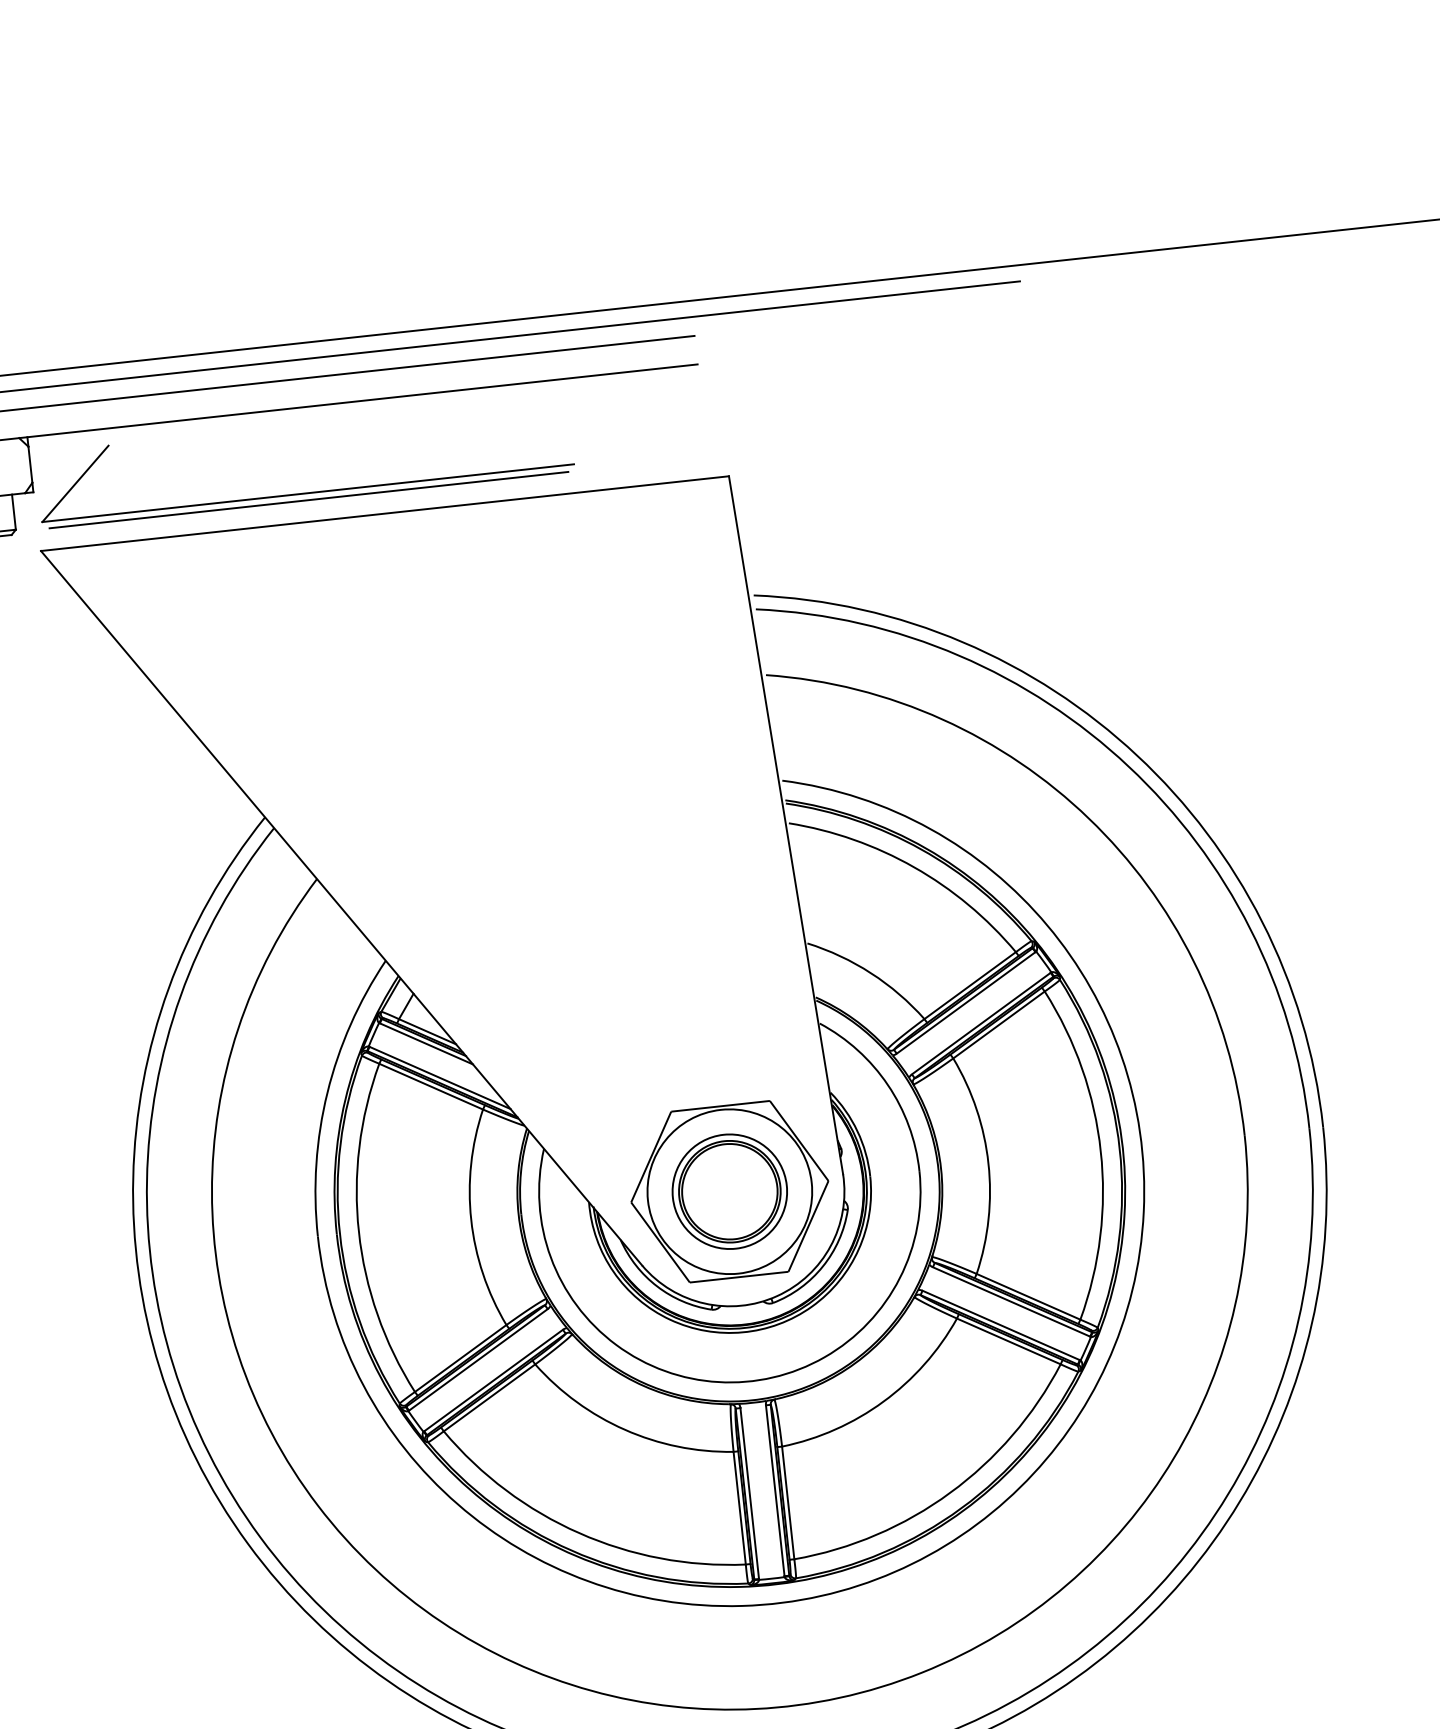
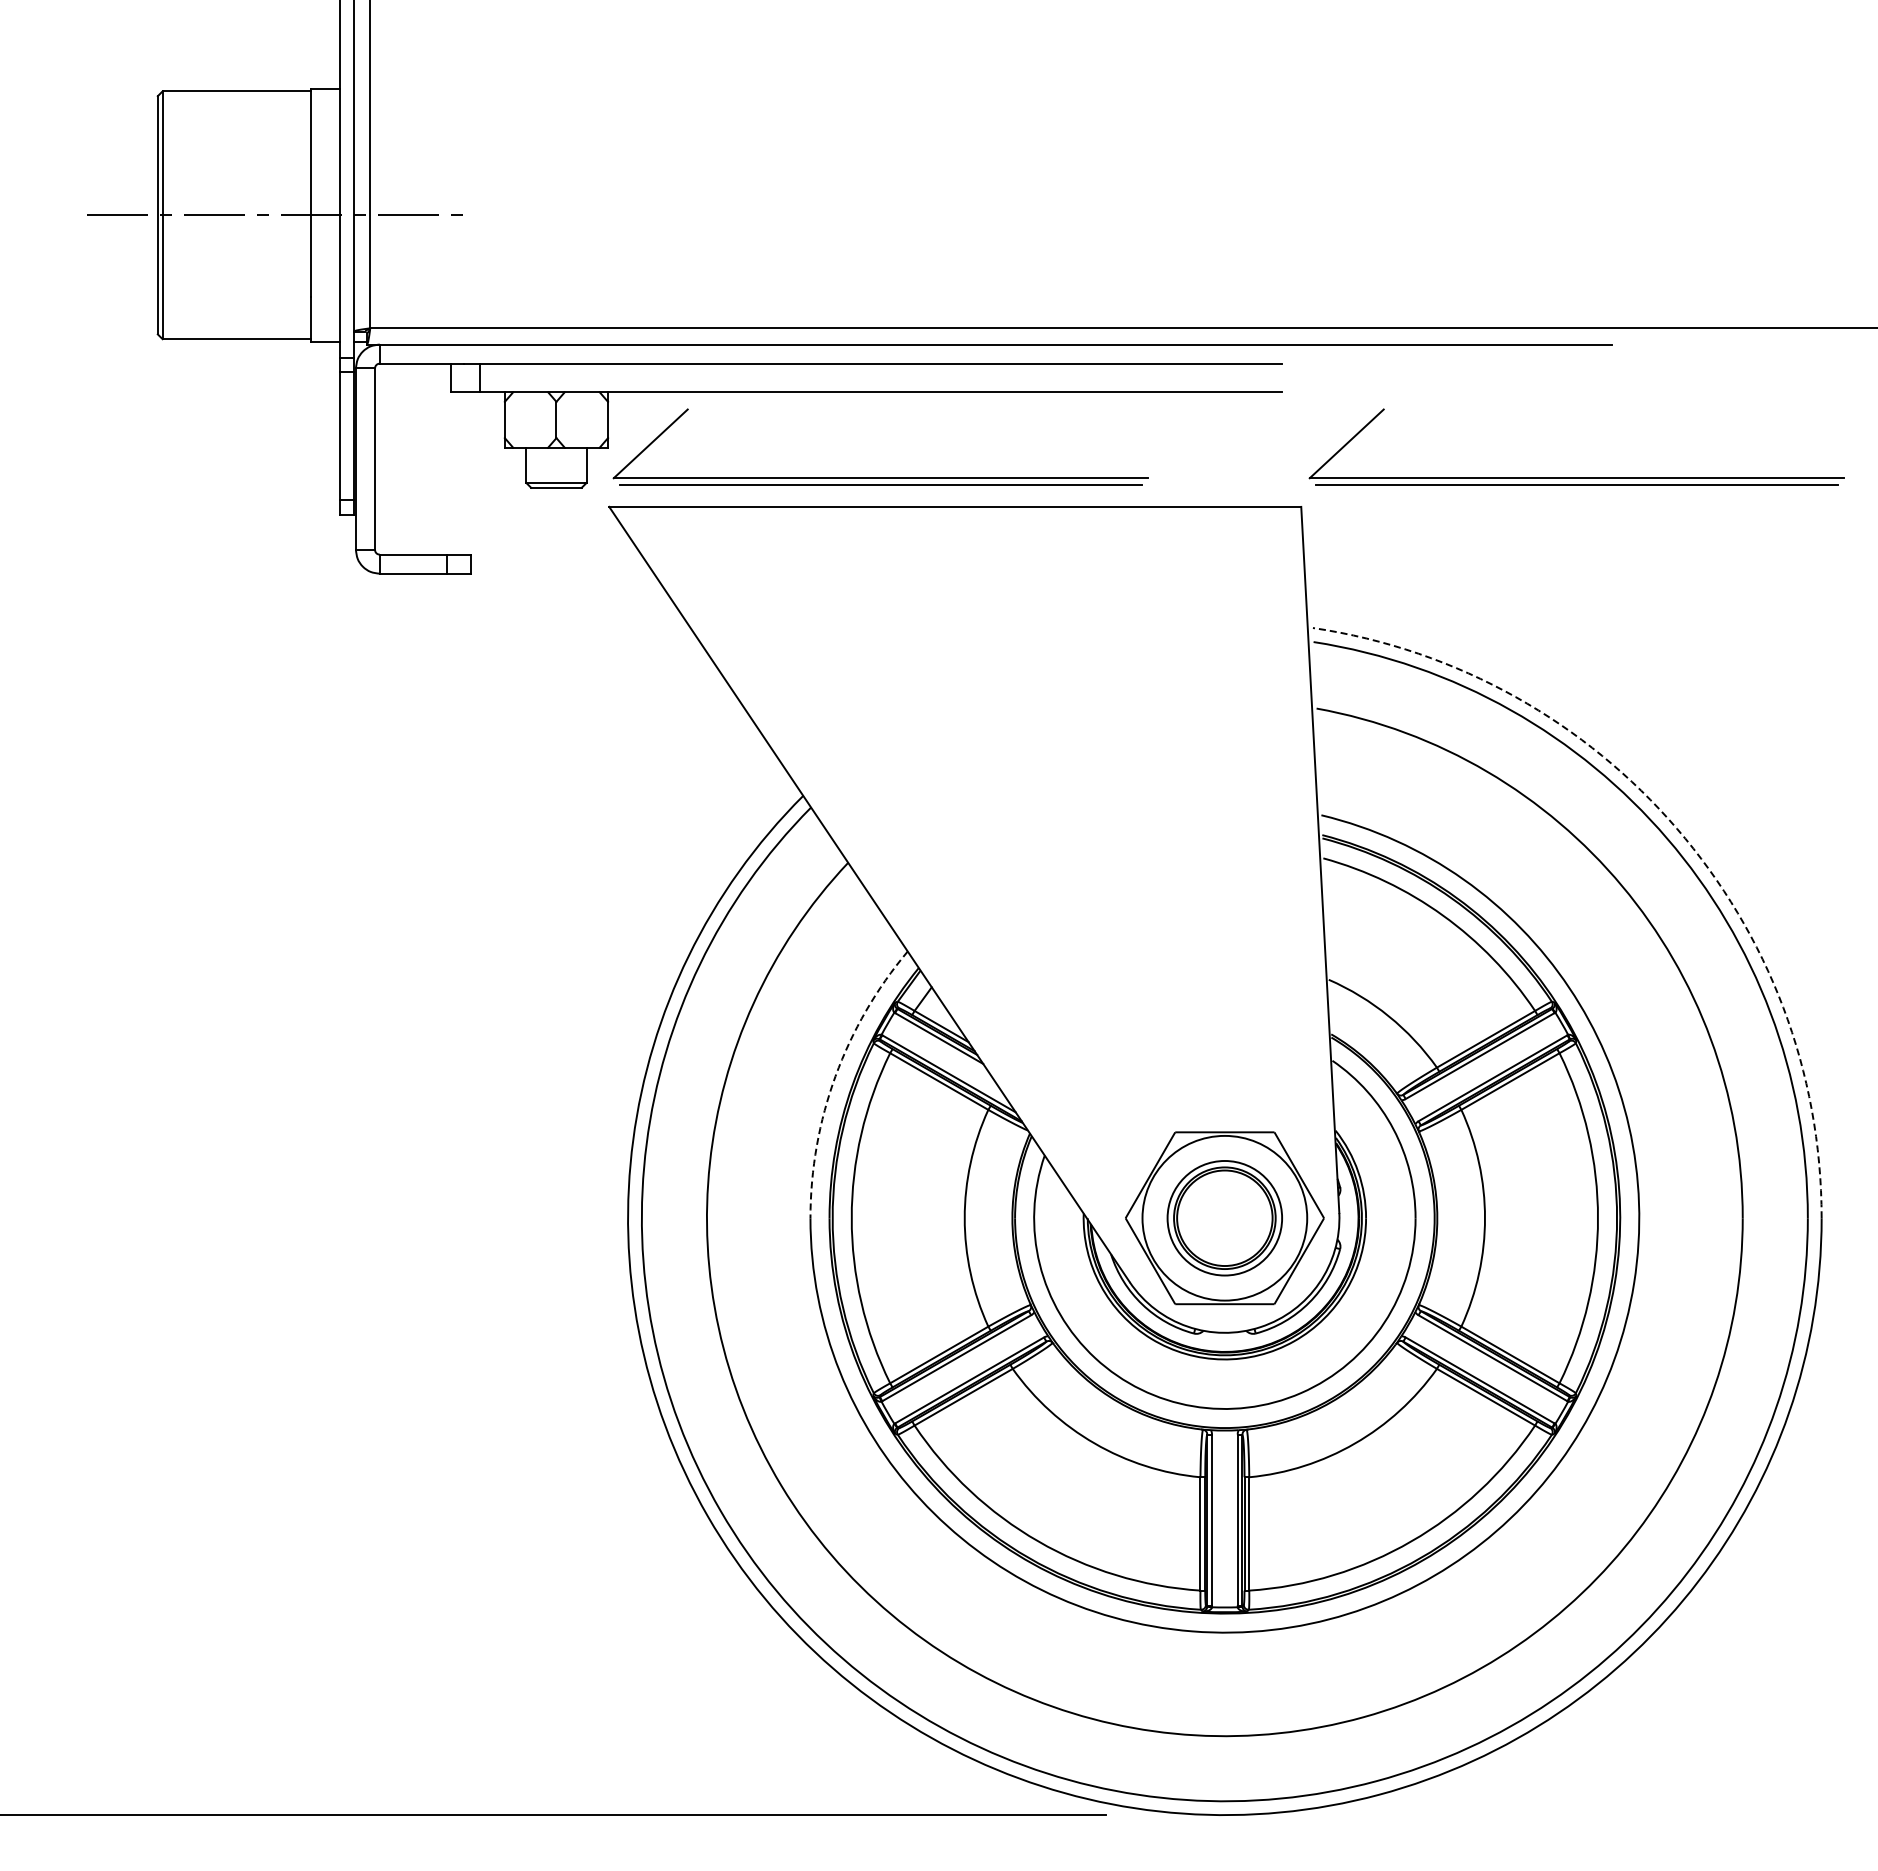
part: (999, 417) -> (1576, 477), added
arc: (1136, 755) -> (1676, 828), solid -> dashed
arc: (327, 1092) -> (835, 1076), solid -> dashed

